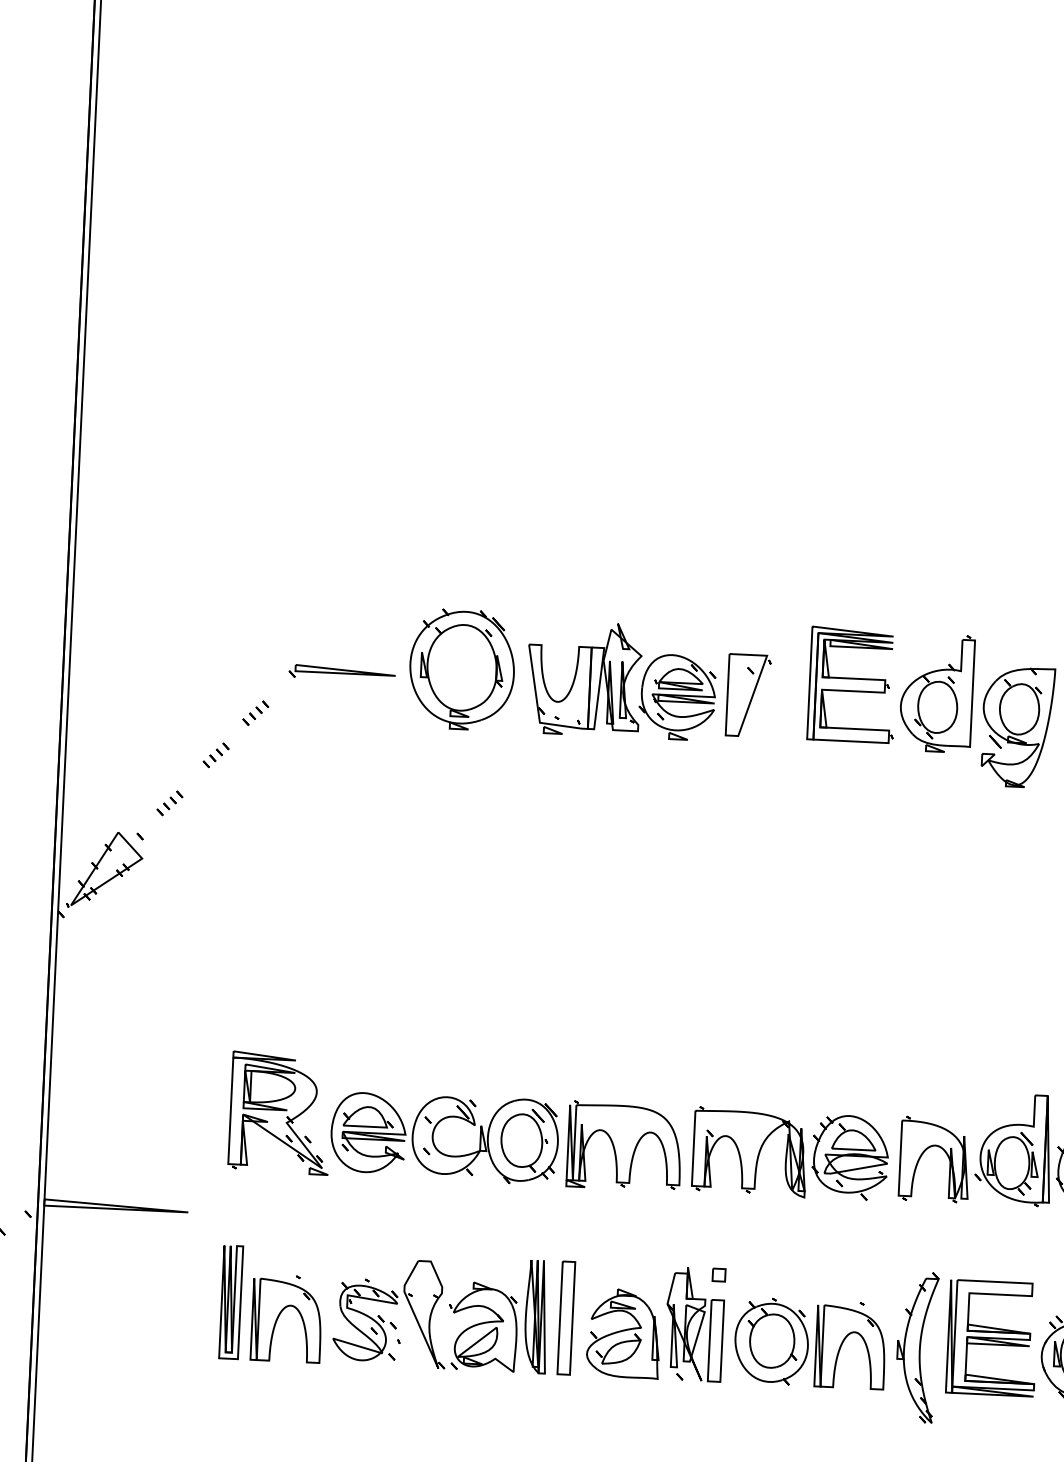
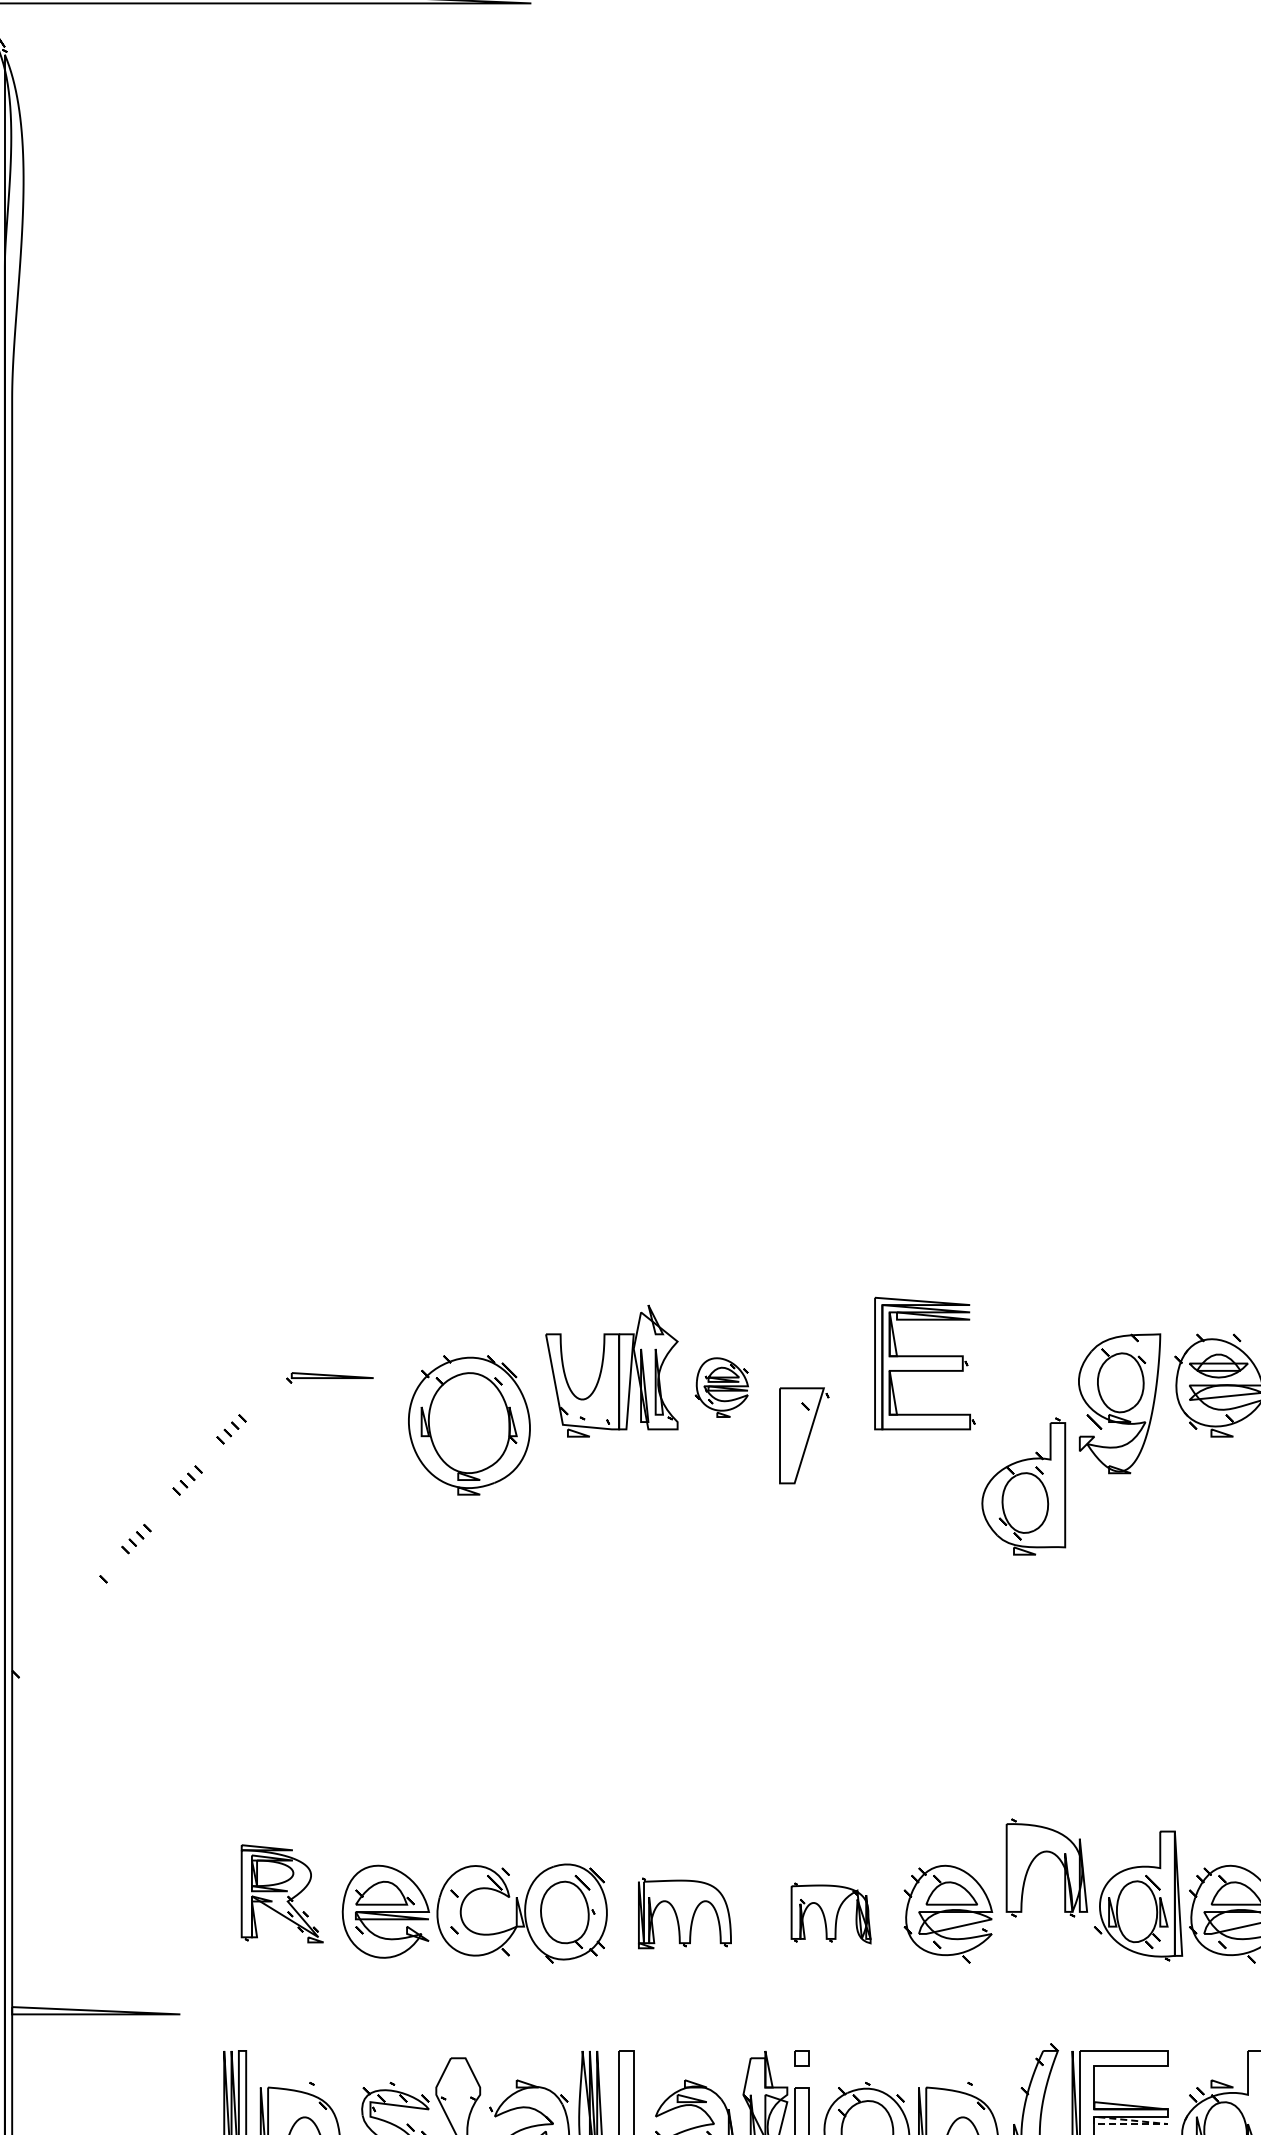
part: (462, 669) -> (469, 1425), moved
part: (341, 672) -> (329, 1377), size x0.7
part: (936, 693) -> (1023, 1486), moved
part: (748, 695) -> (804, 1435), moved
part: (677, 697) -> (721, 1387), size x0.6
part: (104, 870) -> (64, 1620), removed
part: (280, 1112) -> (282, 1893), size x0.7
part: (624, 1146) -> (684, 1913), size x0.7
part: (926, 1150) -> (1036, 1857), moved
part: (749, 1152) -> (830, 1913), size x0.6
line: (1026, 1346) -> (1163, 2124), solid -> dashed

